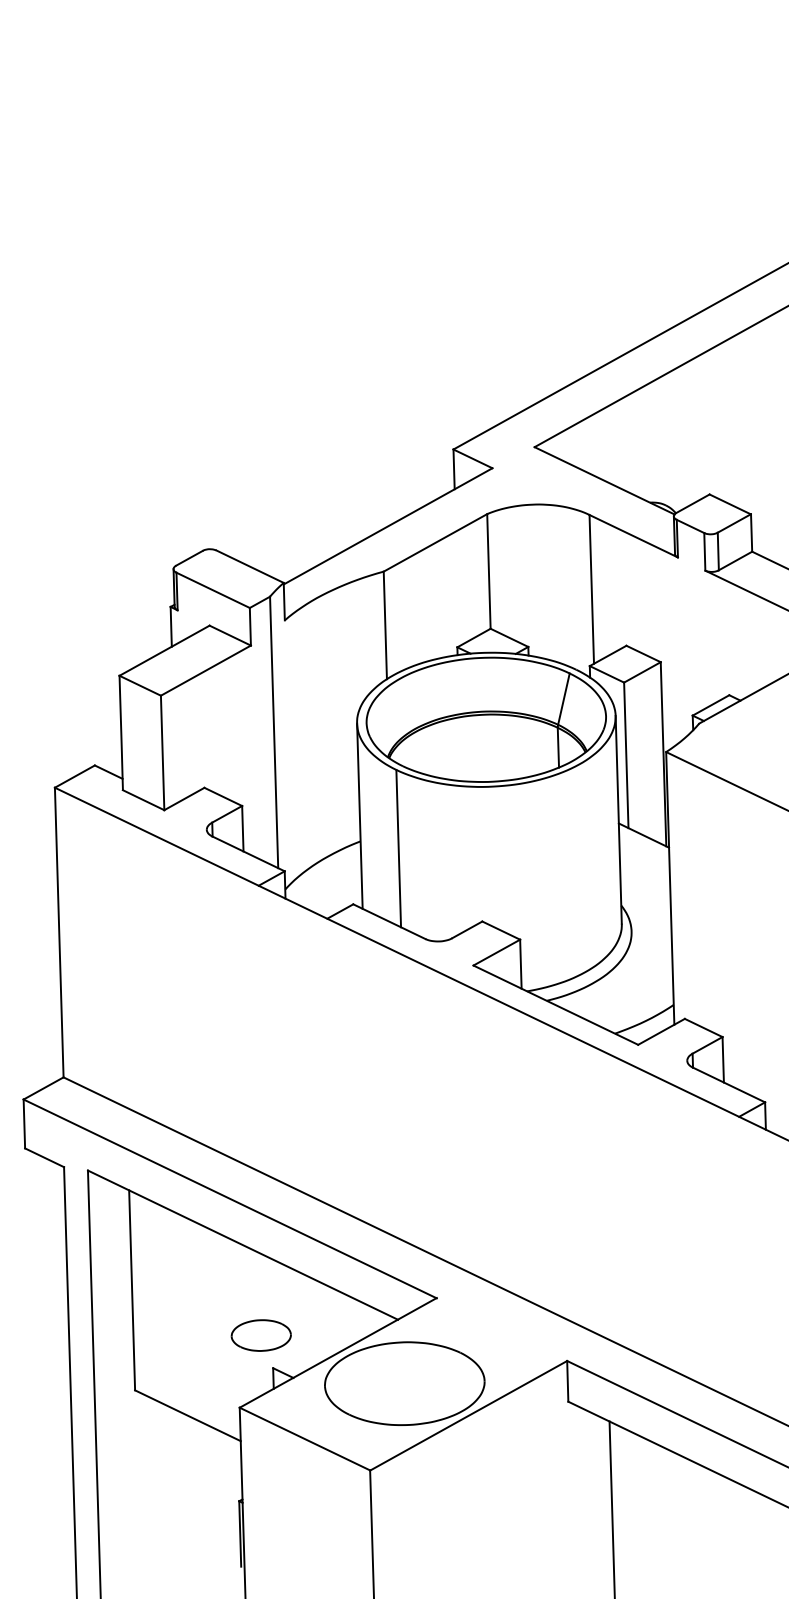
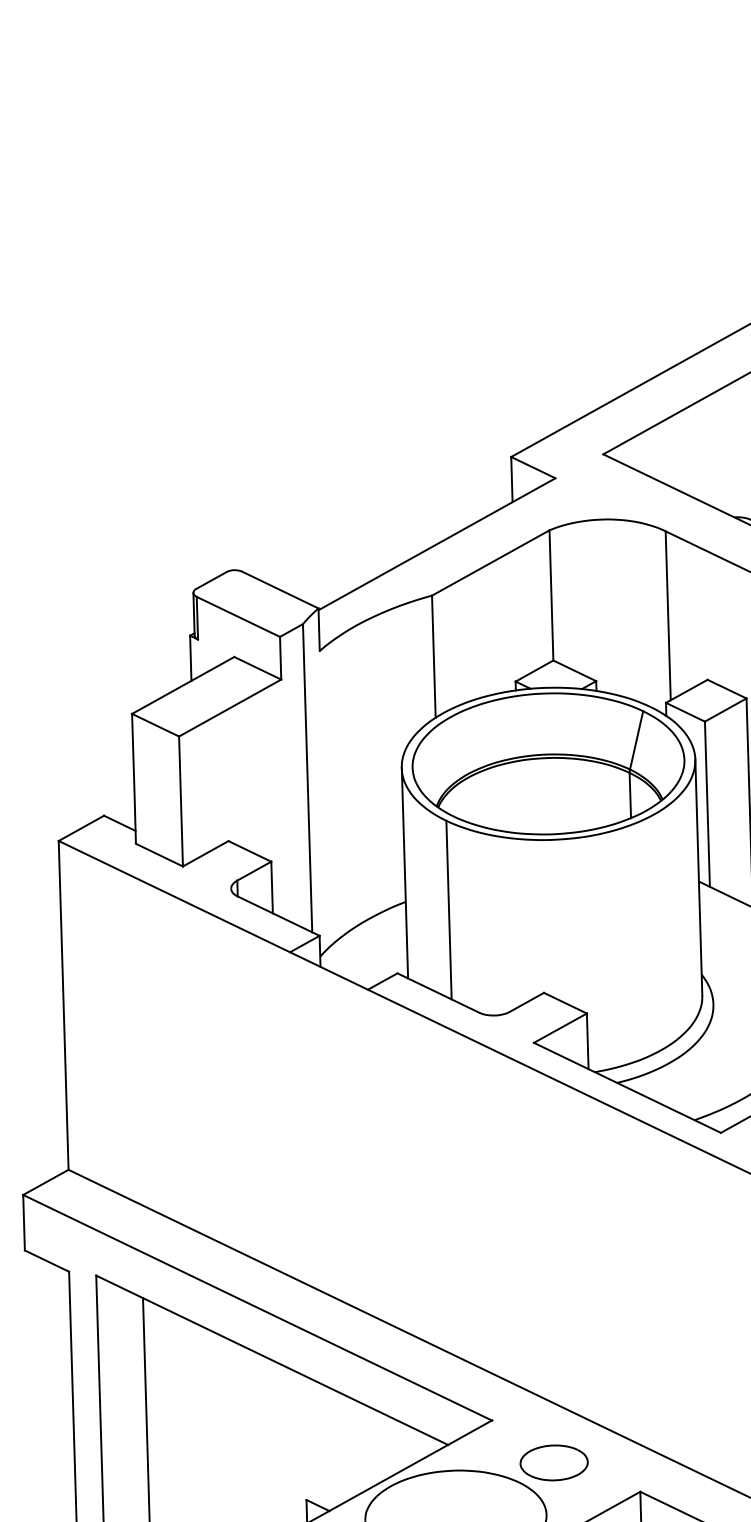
part: (260, 1335) -> (553, 1462), moved

